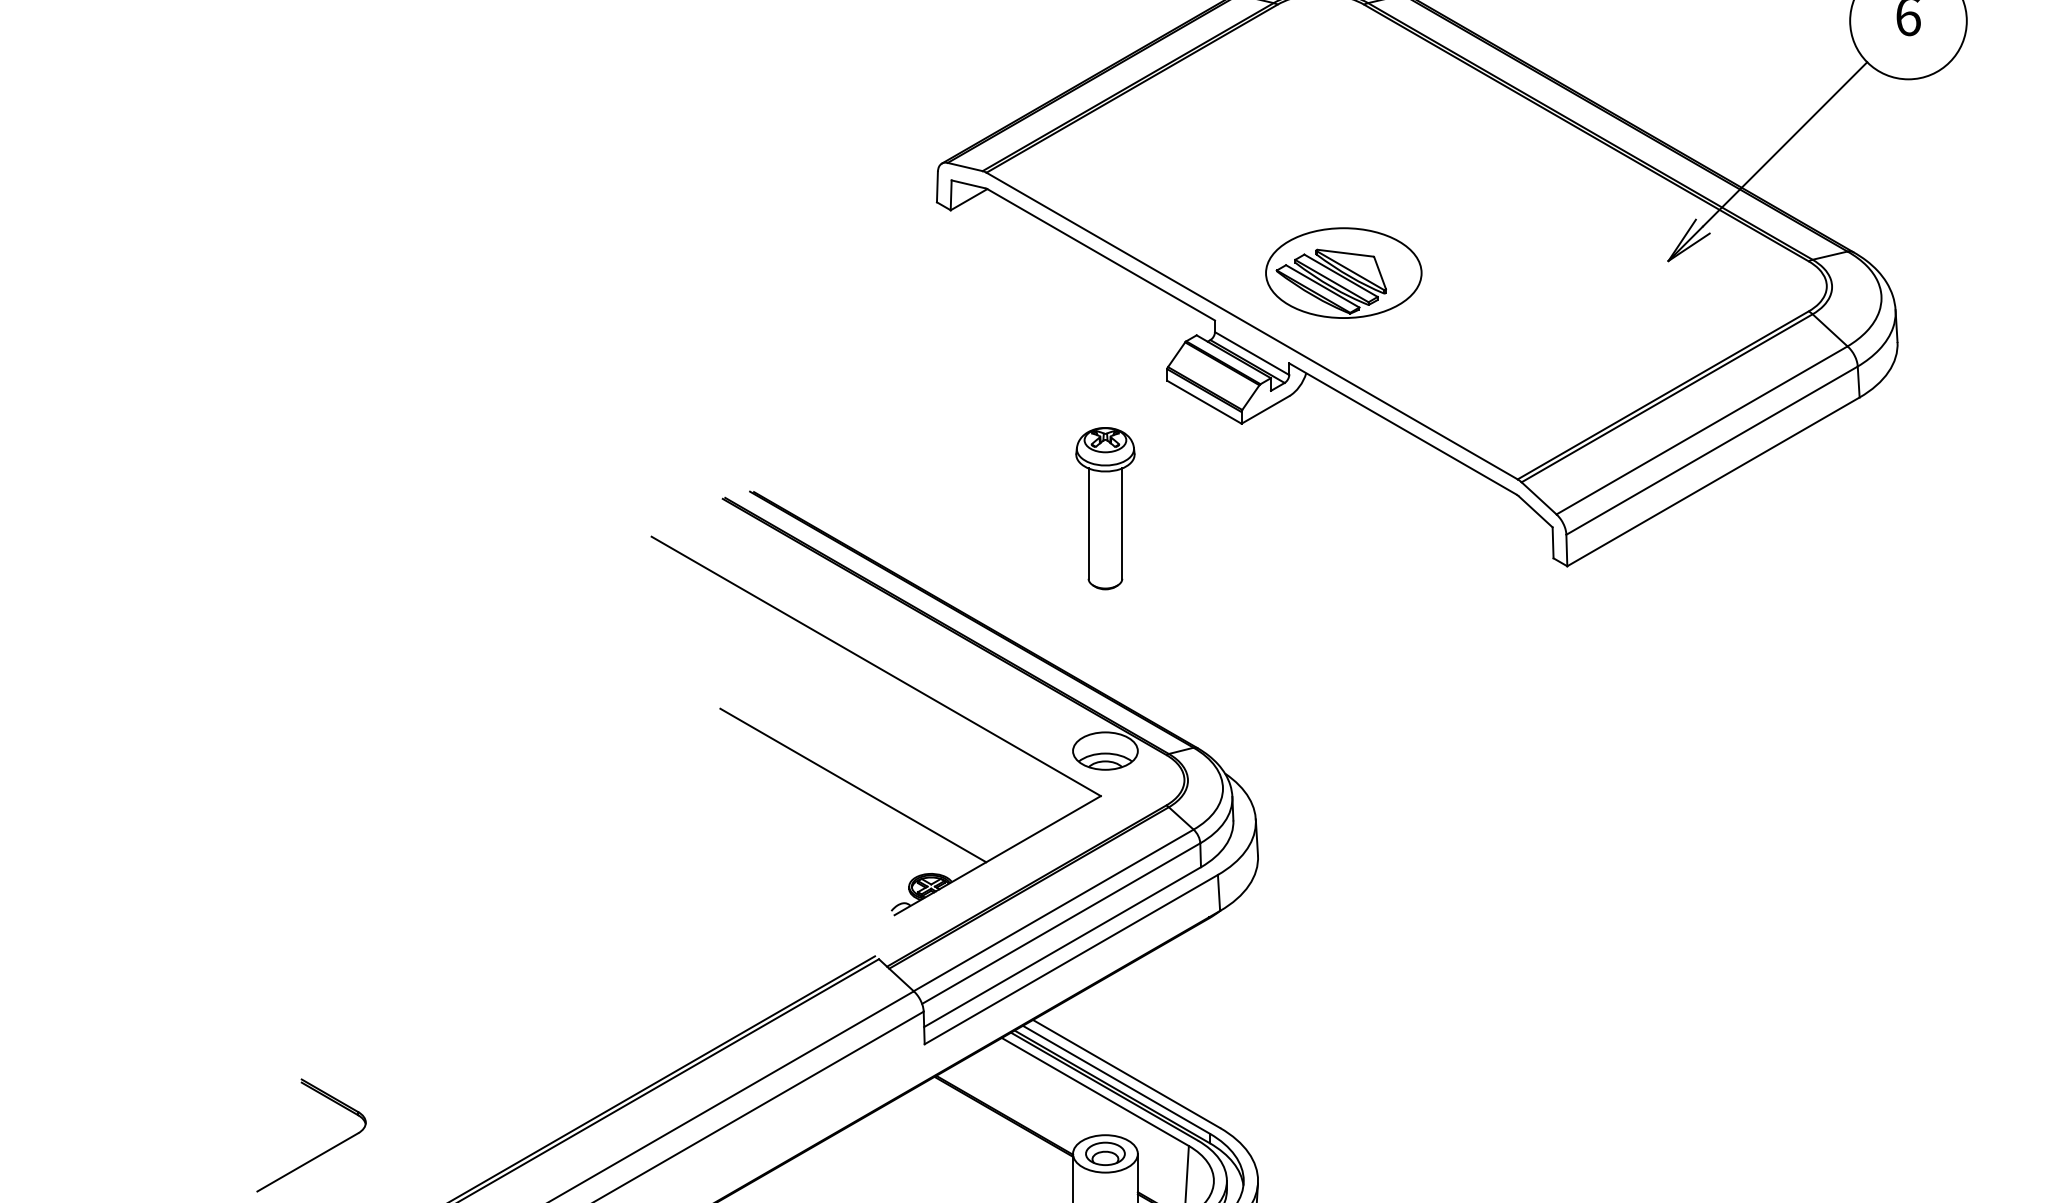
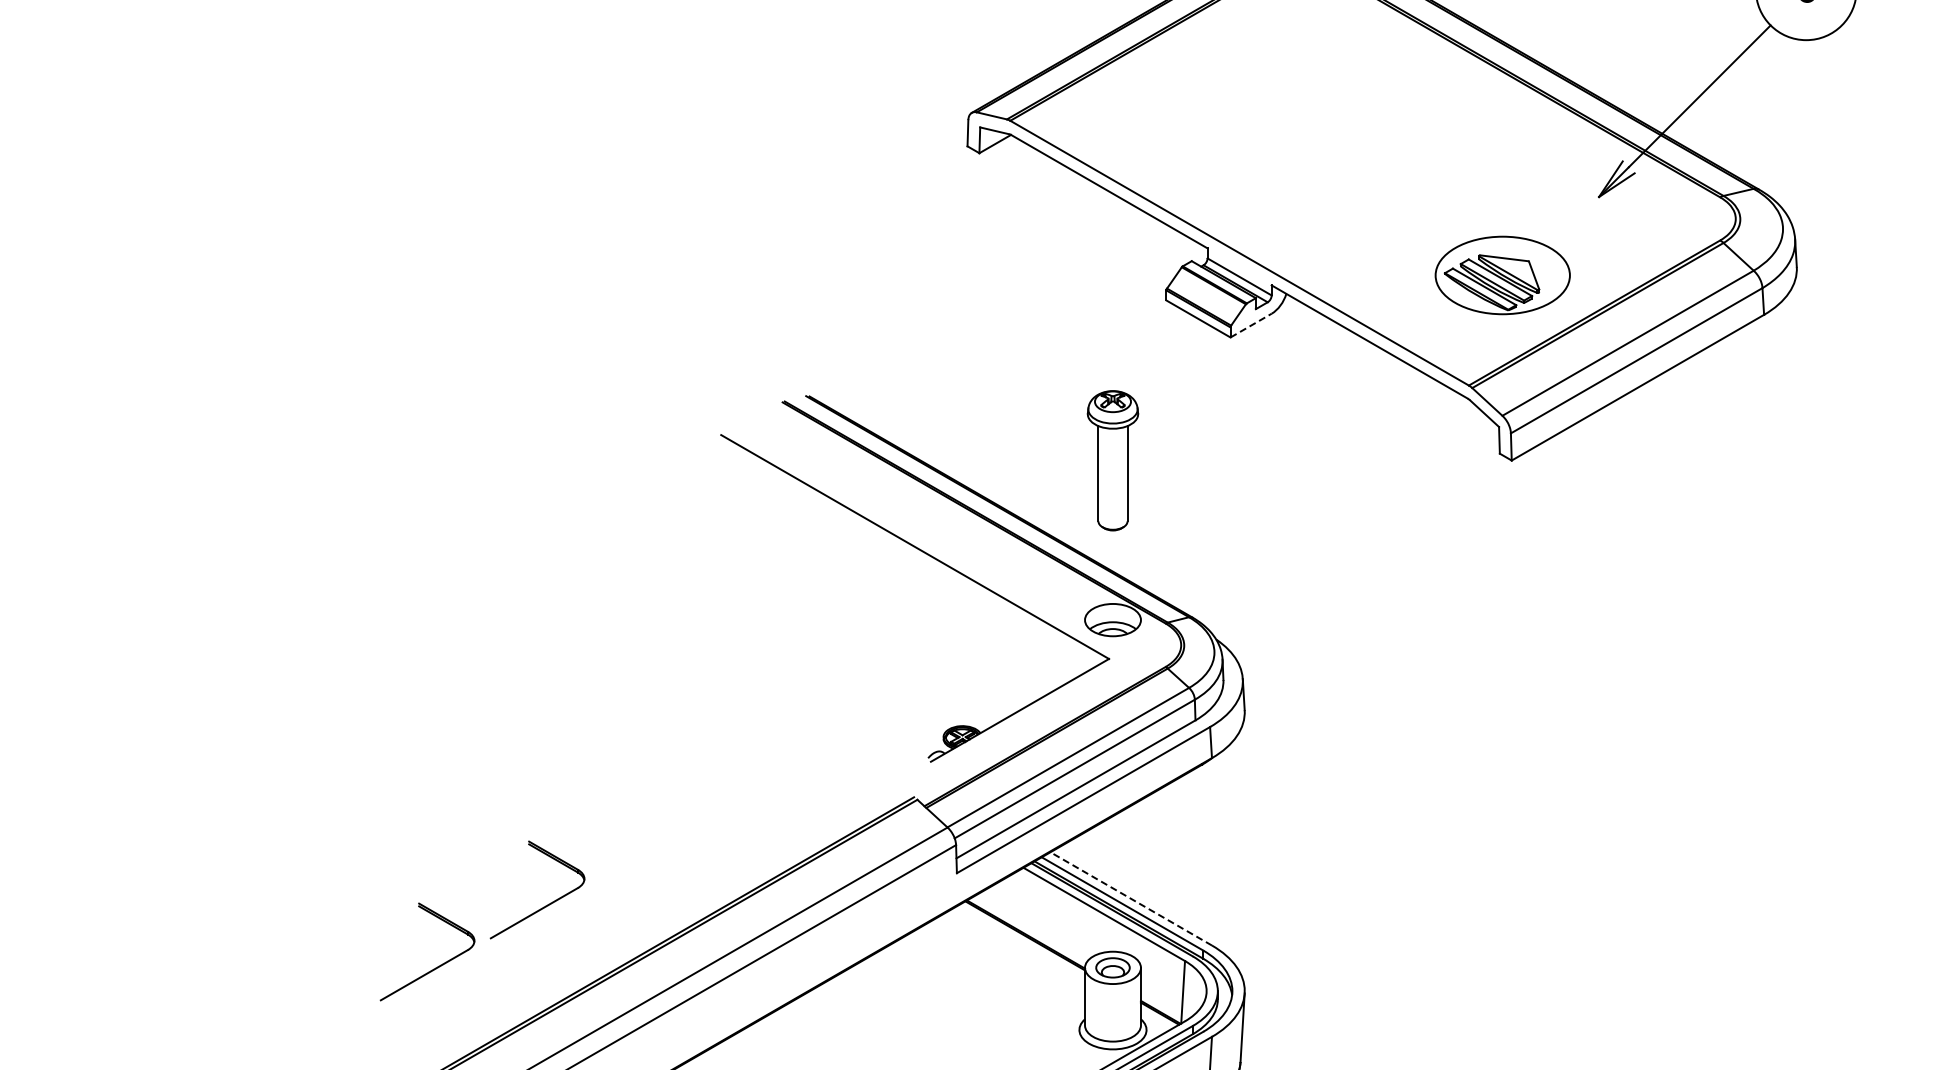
part: (1343, 273) -> (1502, 275), moved
line: (1265, 409) -> (1251, 325), solid -> dashed
part: (1104, 508) -> (1112, 460), moved
line: (853, 785) -> (895, 649), removed
line: (1125, 1073) -> (1130, 898), solid -> dashed
part: (448, 1081) -> (545, 905), added

